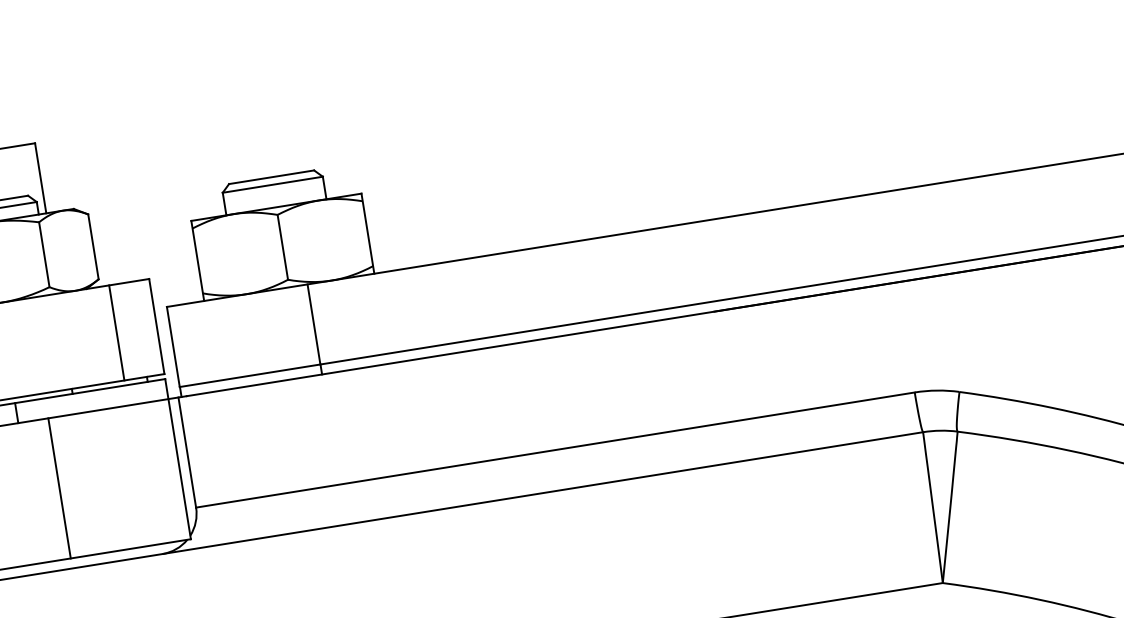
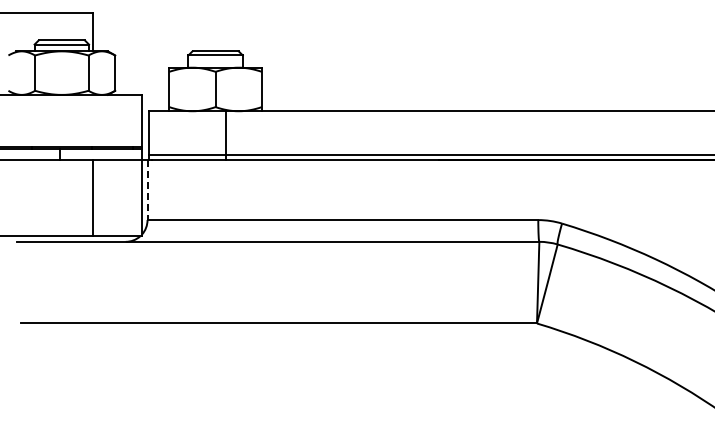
line: (117, 332) -> (120, 120), removed
line: (187, 453) -> (147, 190), solid -> dashed
line: (59, 488) -> (92, 198), moved

